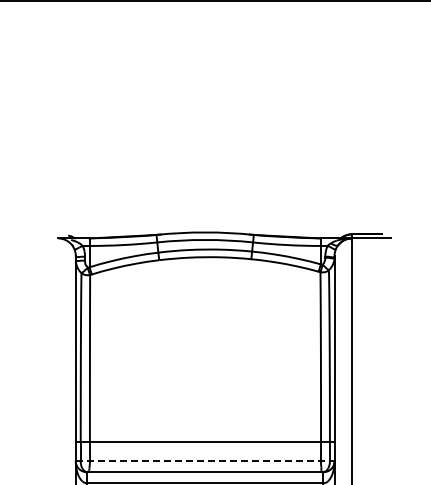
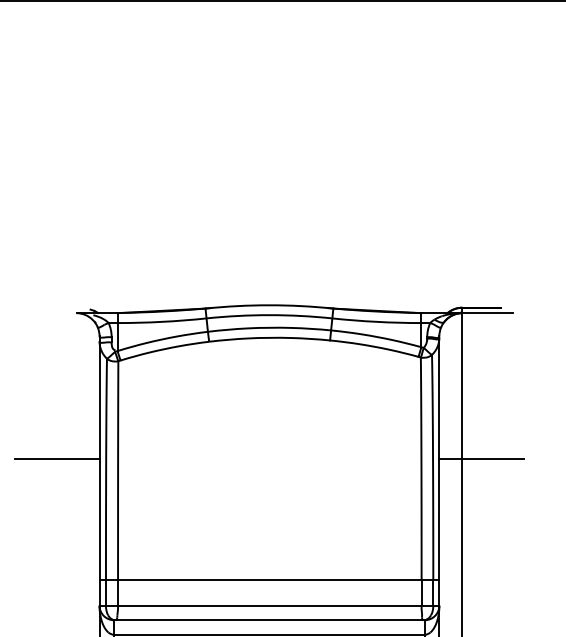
line: (43, 349) -> (57, 459), added
line: (366, 349) -> (481, 459), added
line: (205, 461) -> (269, 606), dashed -> solid

